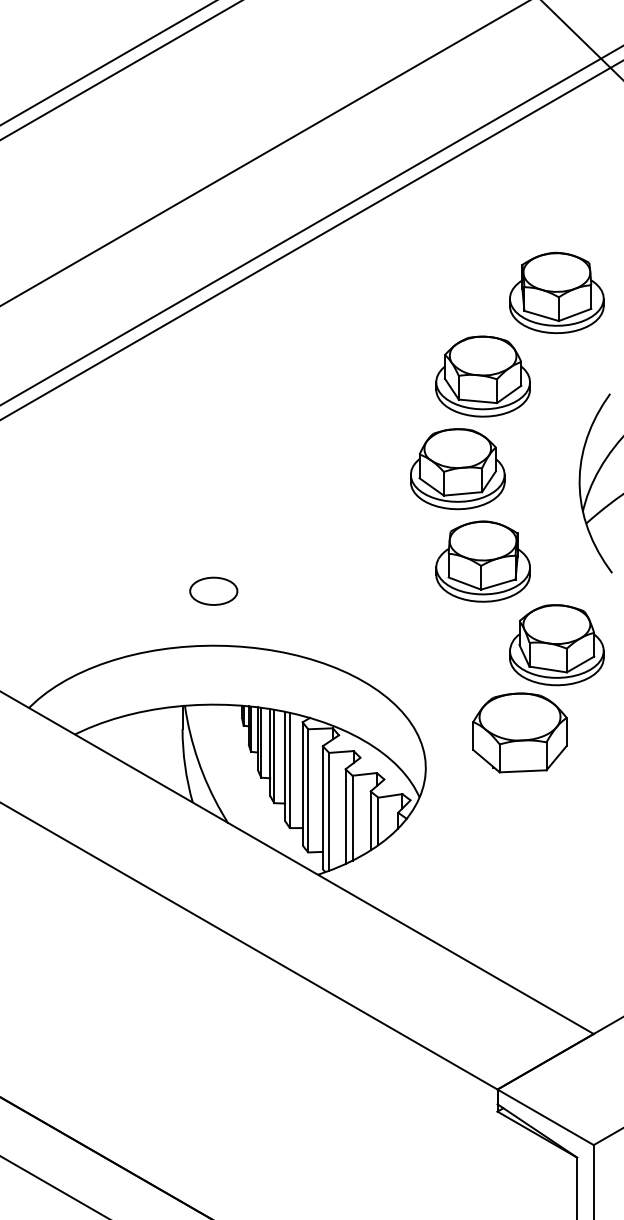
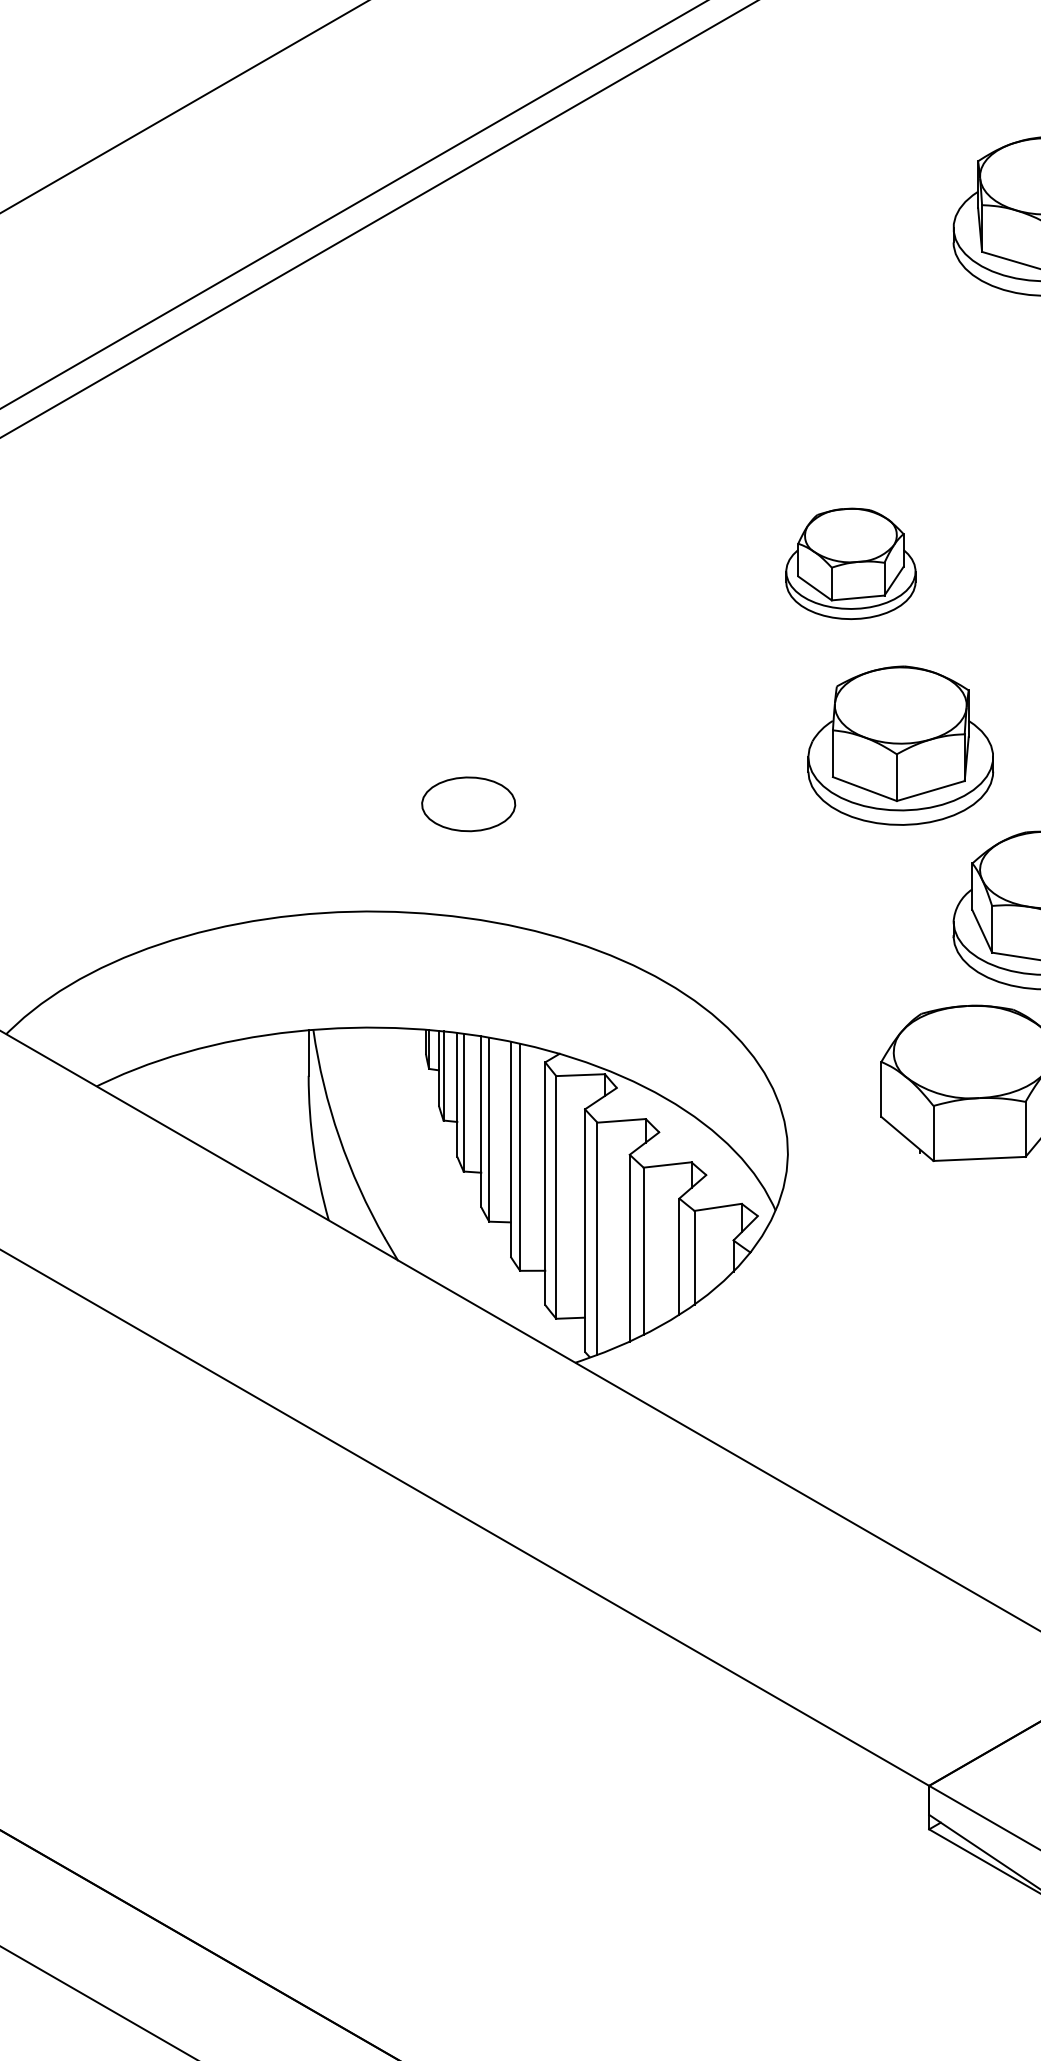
part: (482, 376) -> (899, 381), removed
part: (457, 469) -> (850, 564), size x0.7
part: (213, 590) -> (468, 802), moved

